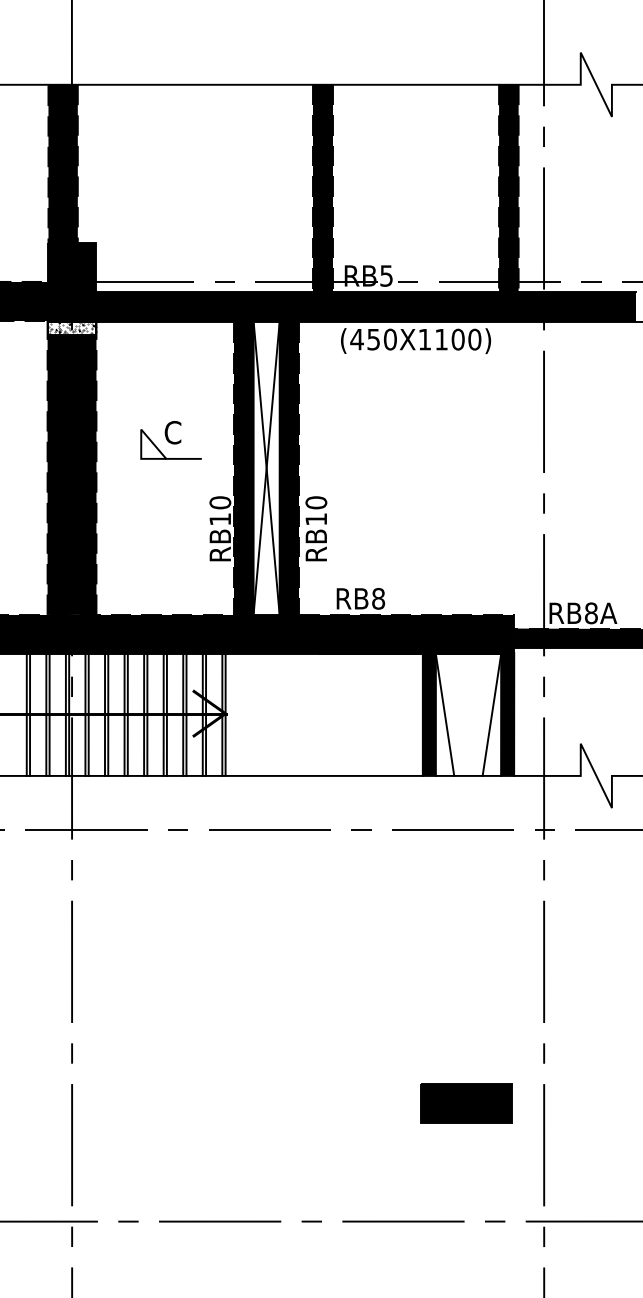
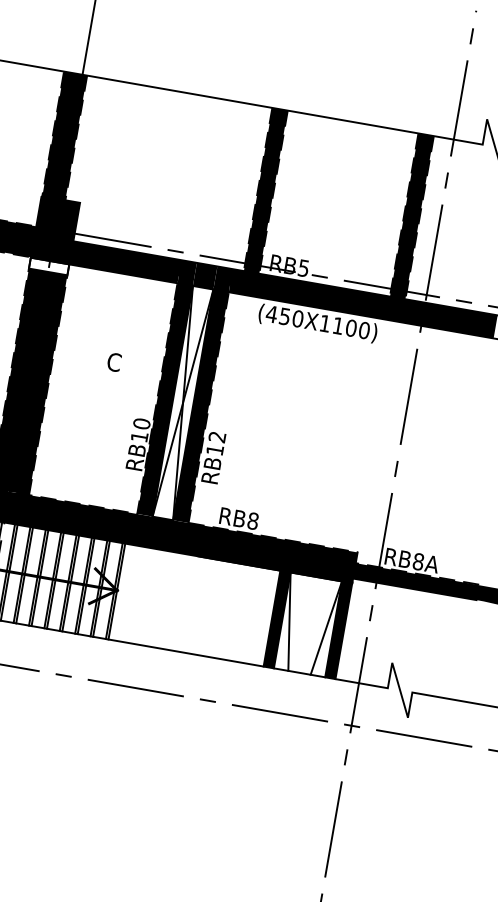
hatch: (71, 328) -> (48, 266), removed
line: (162, 452) -> (103, 376), removed
text: (316, 502) -> (217, 436), RB10 -> RB12

